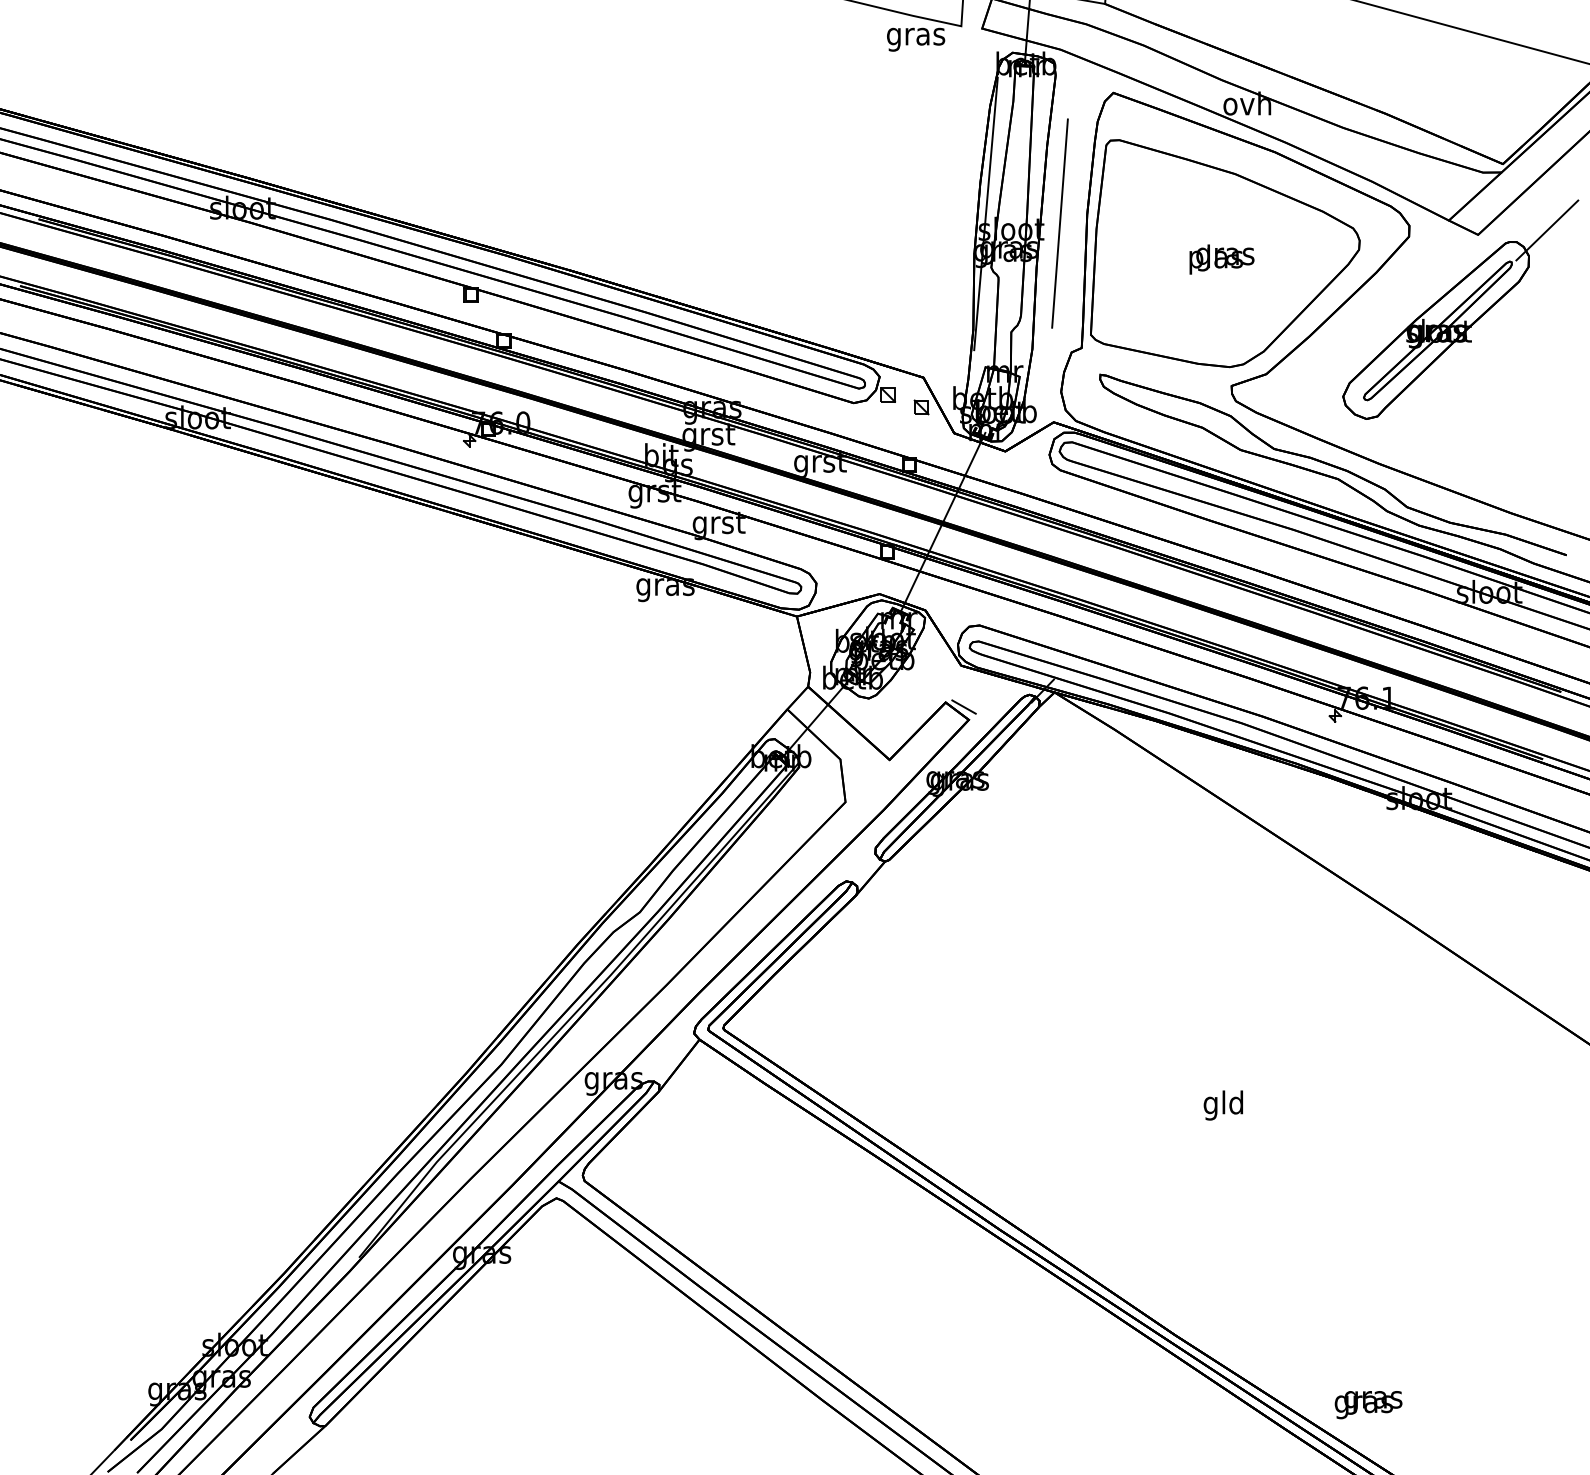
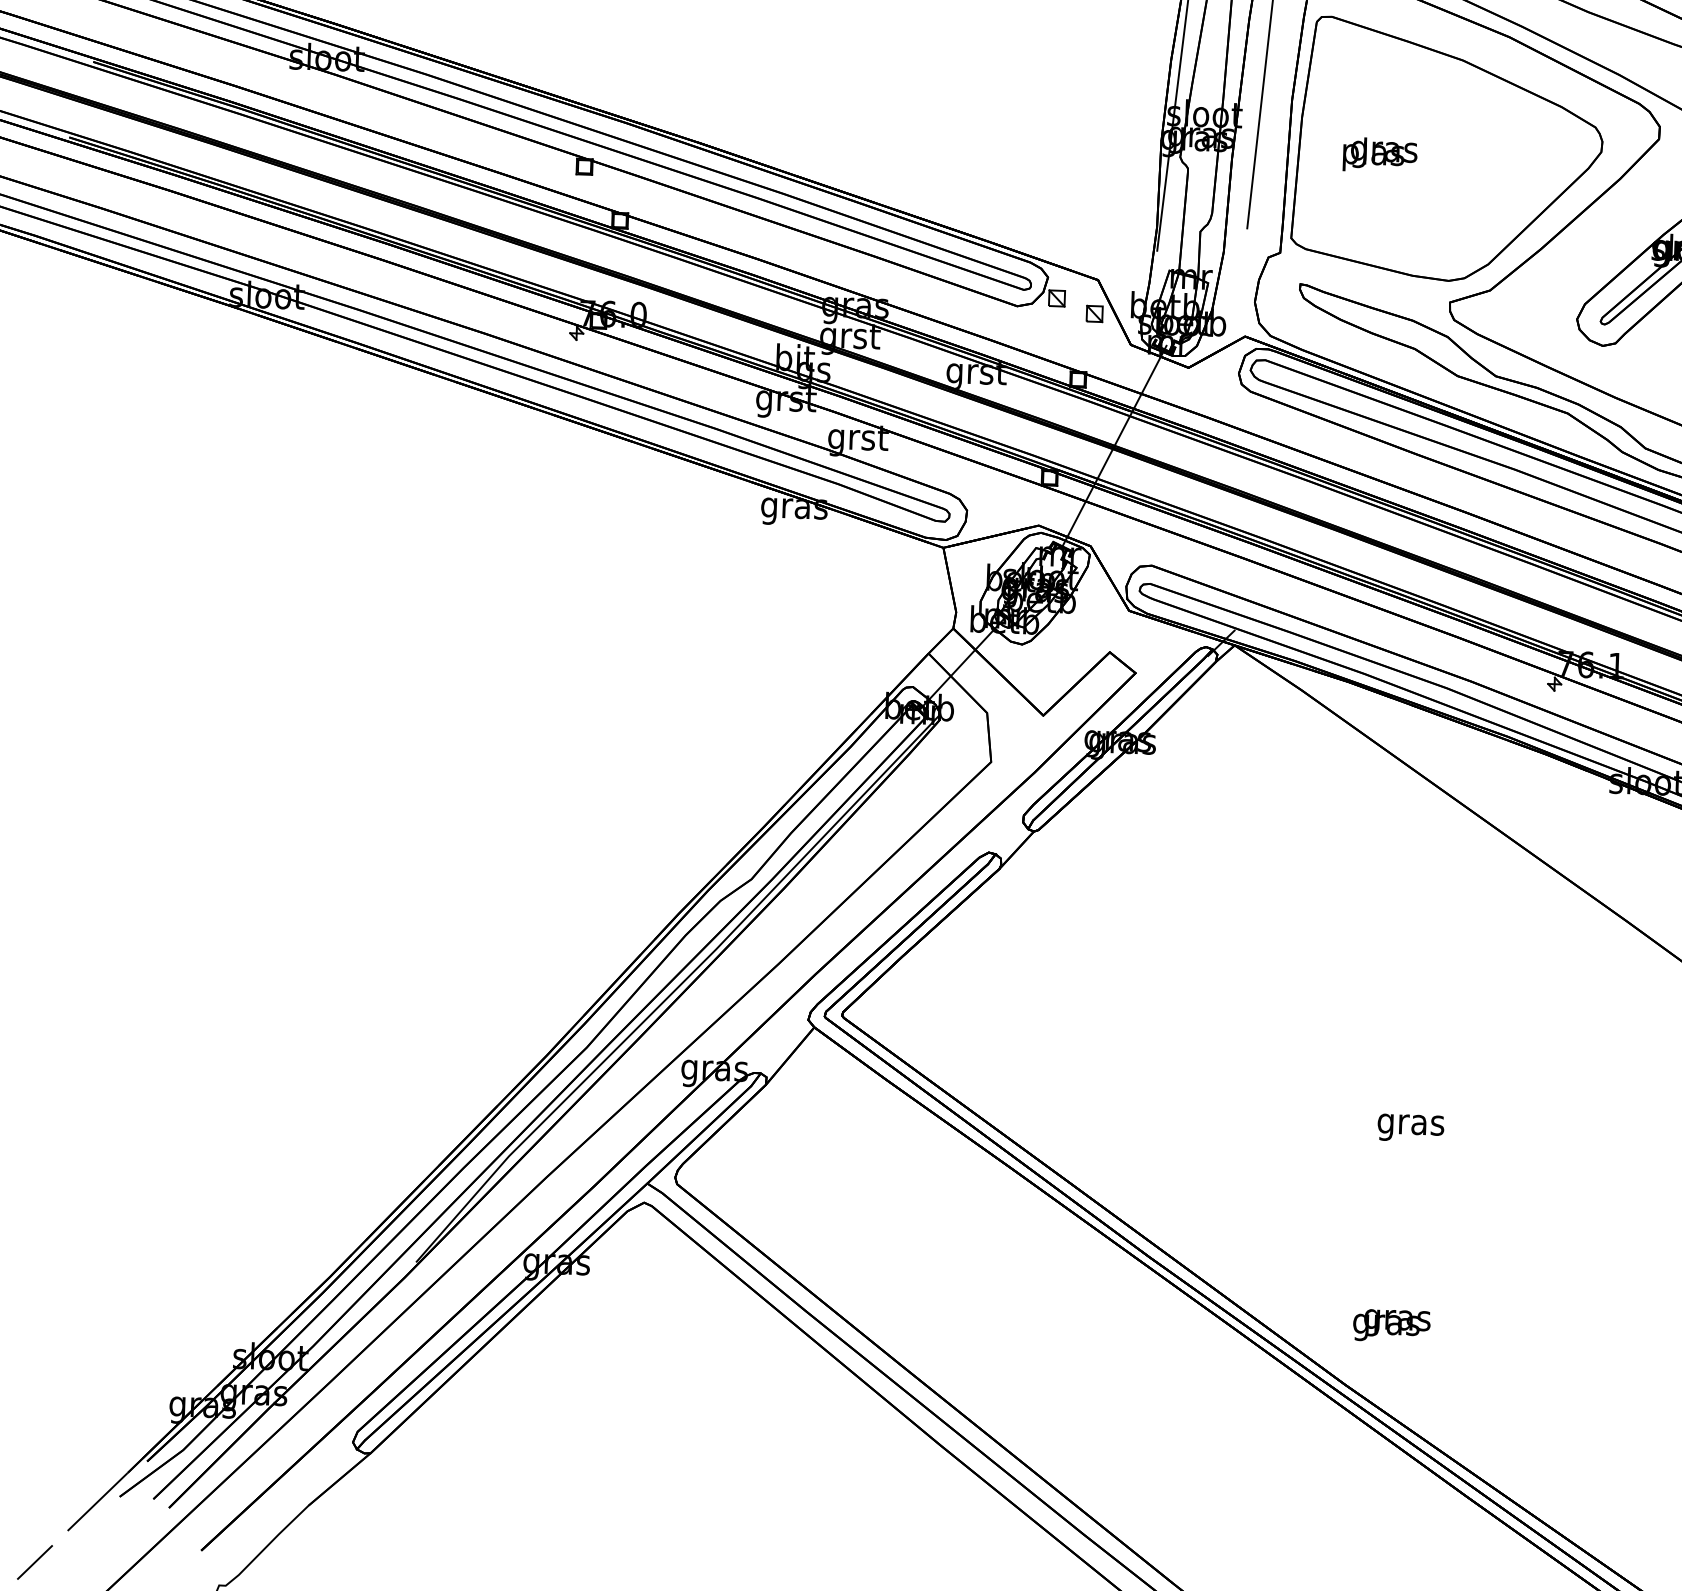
text: (1221, 259) -> (1379, 155), moved
line: (963, 706) -> (1130, 657), removed
text: (1223, 1105) -> (1410, 1124), gld -> gras
text: (1368, 1405) -> (1391, 1326), moved

